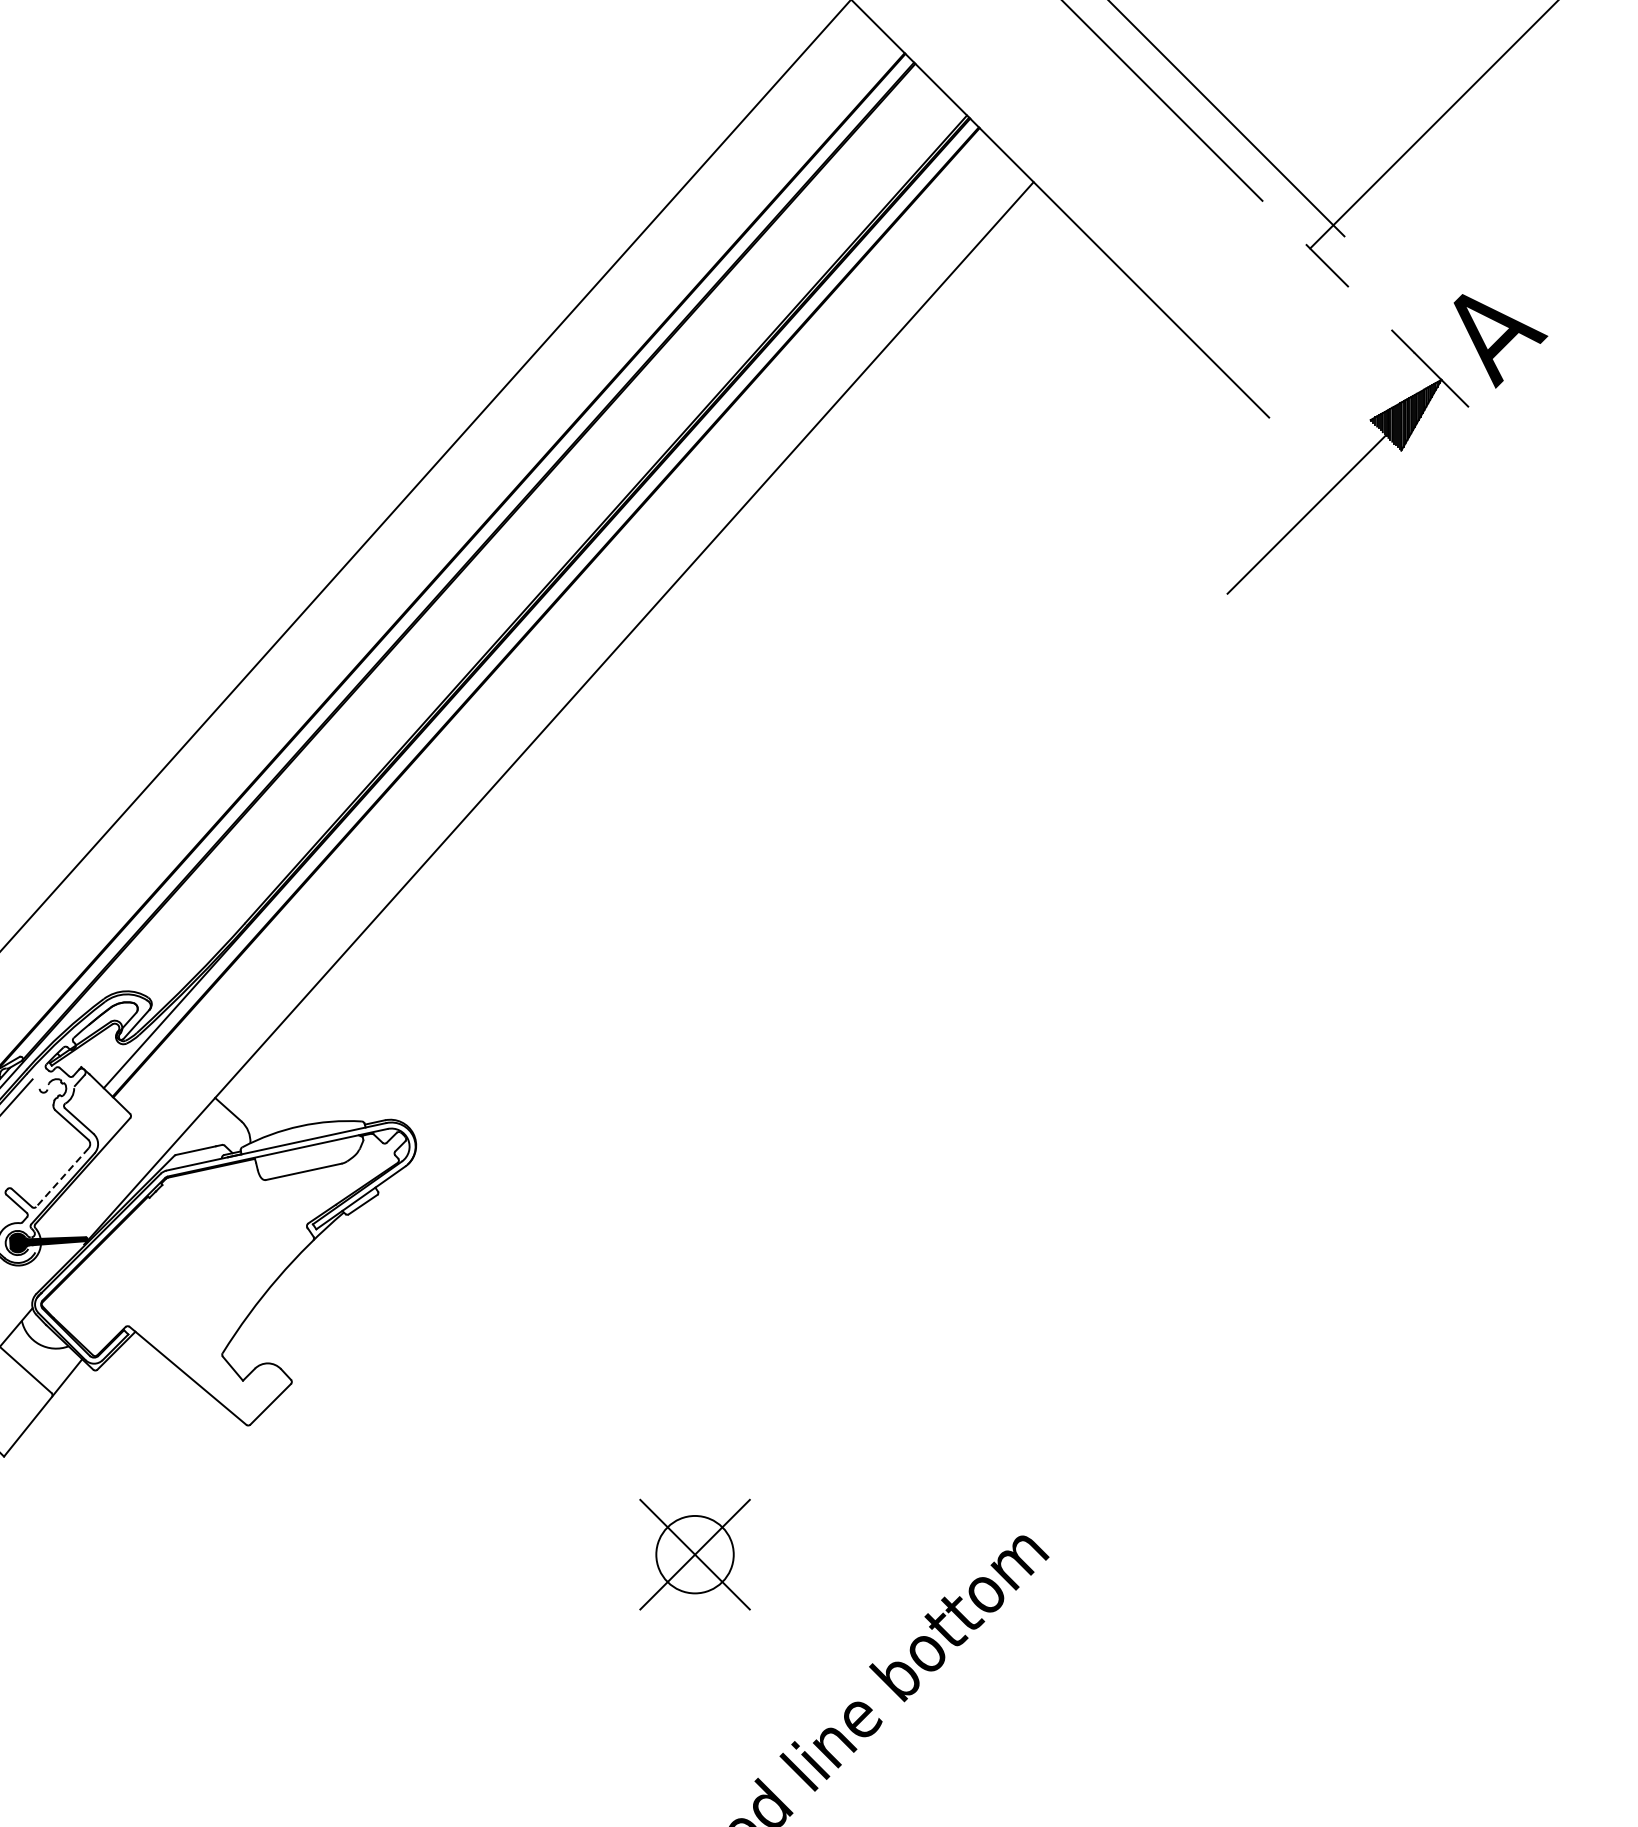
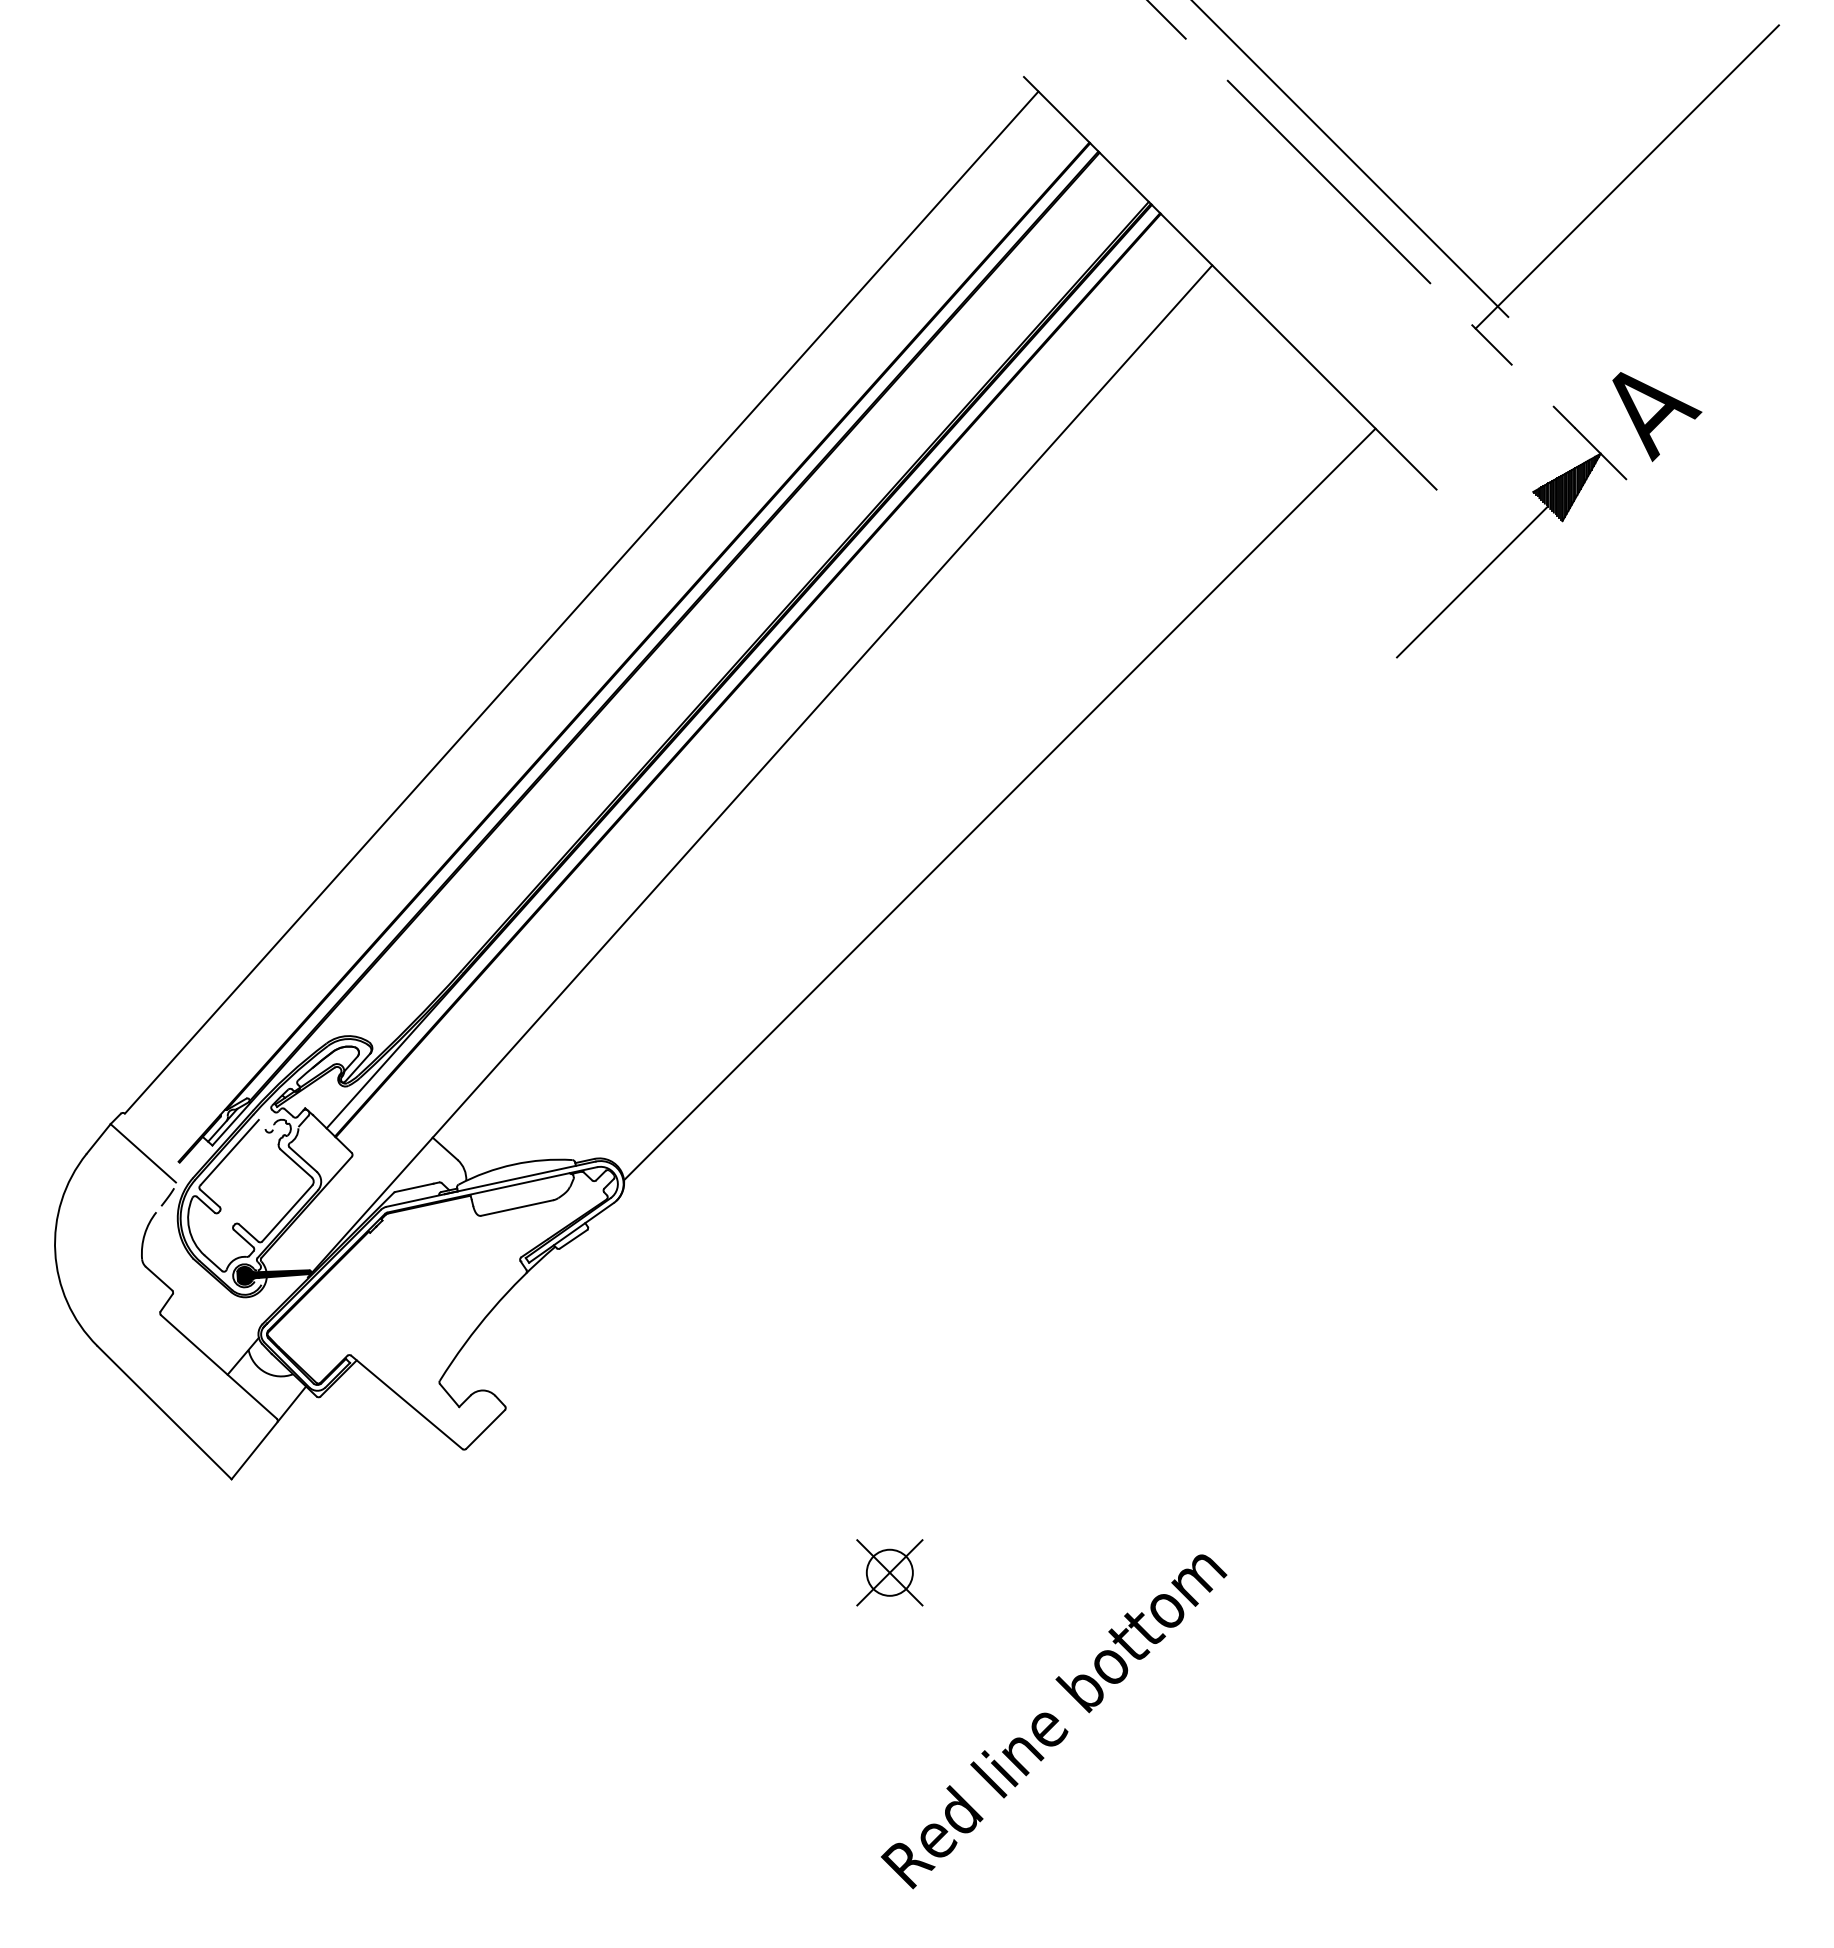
line: (810, 748) -> (999, 804), added
line: (62, 1177) -> (287, 1213), dashed -> solid
part: (694, 1554) -> (889, 1572), size x0.62

